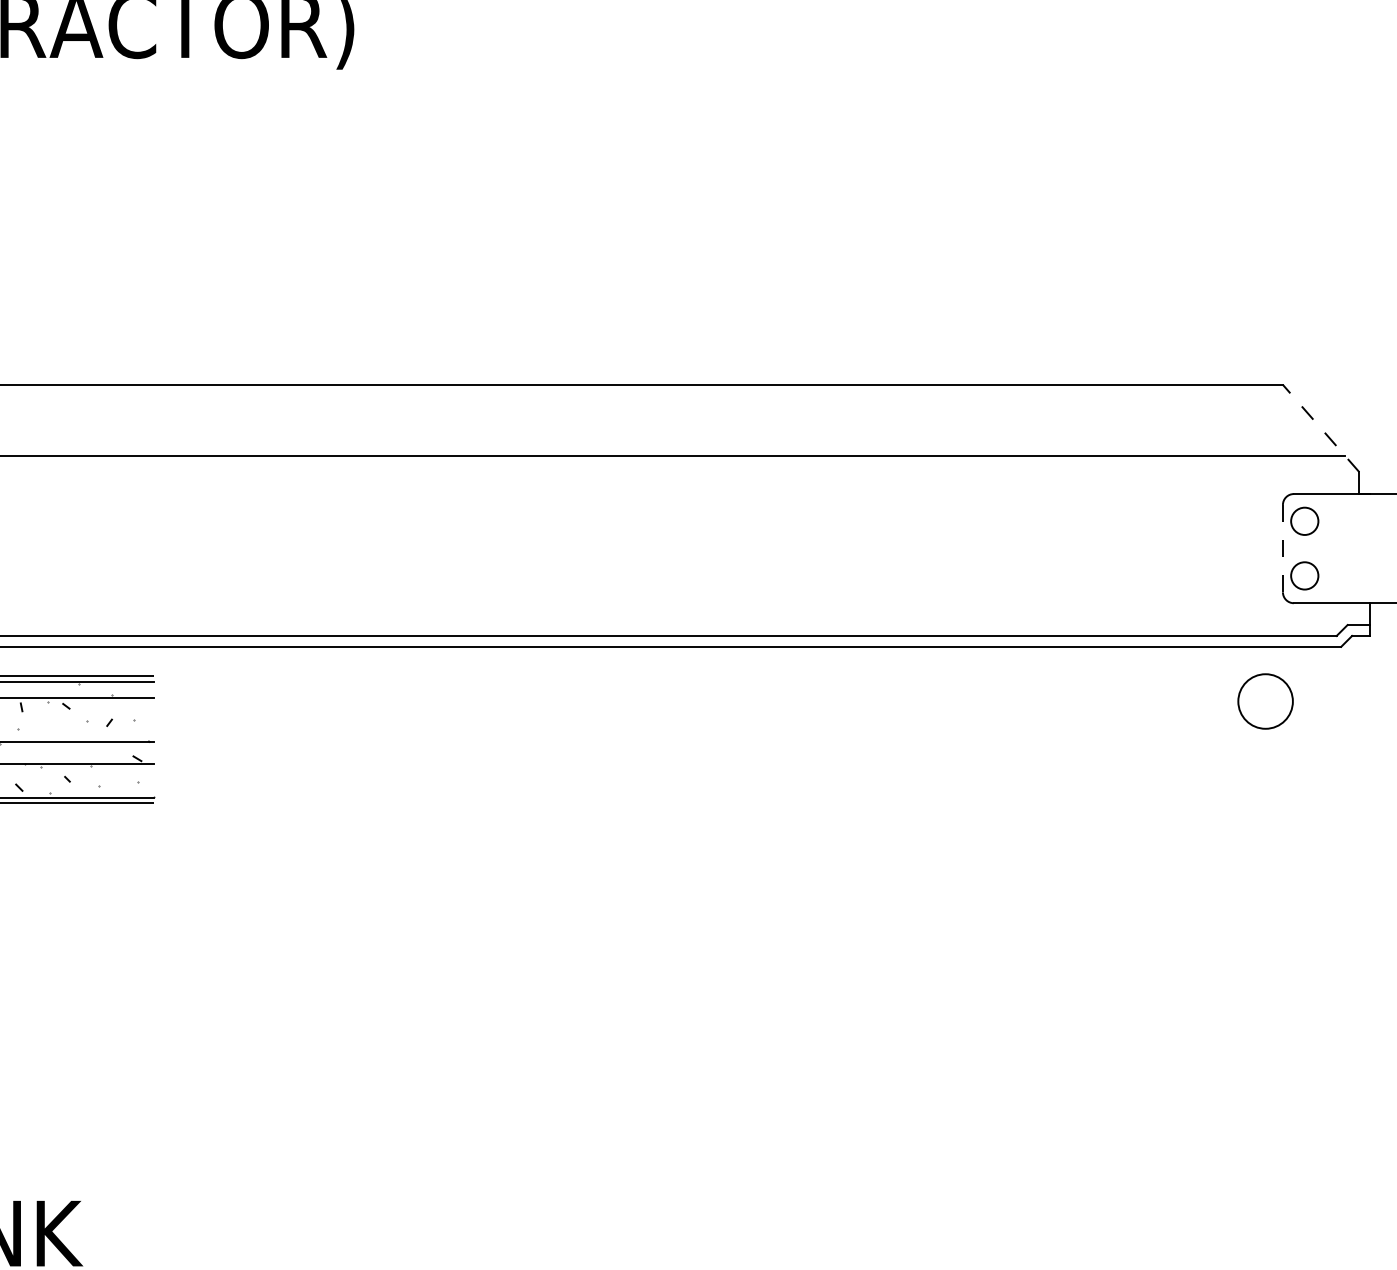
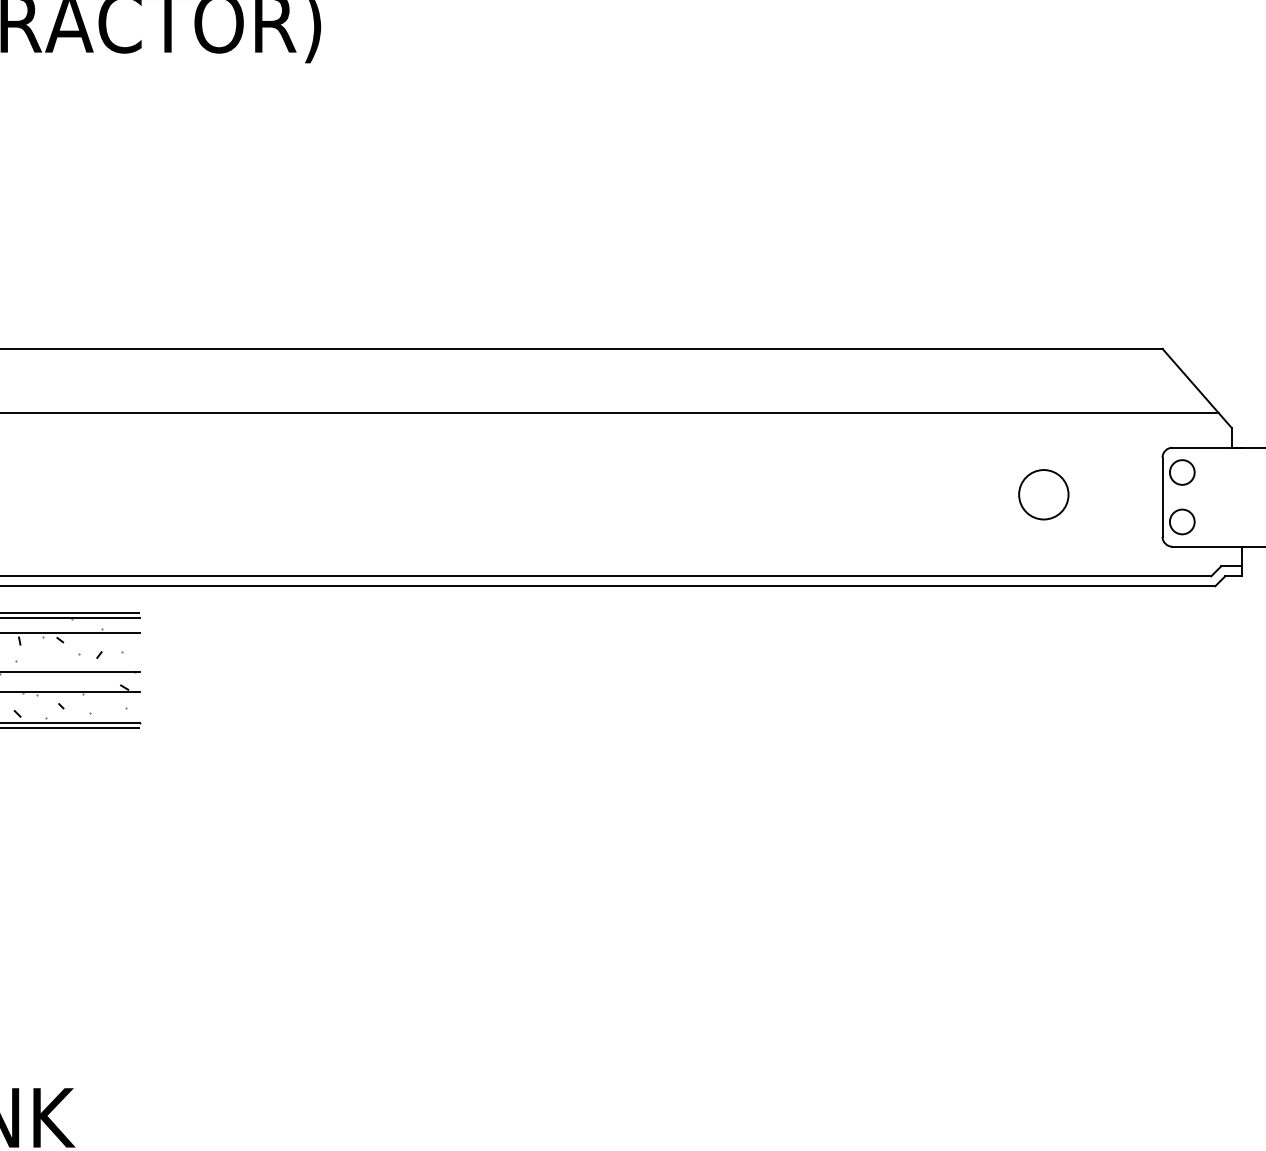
line: (1321, 428) -> (1197, 388), dashed -> solid
line: (1282, 548) -> (1162, 497), dashed -> solid
circle: (1265, 701) -> (1043, 494), moved

